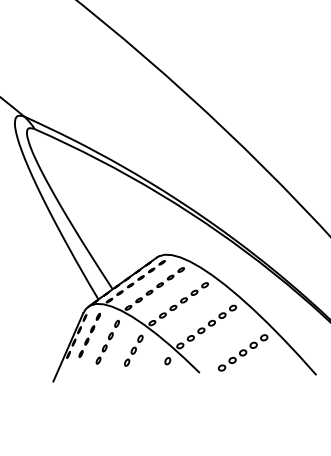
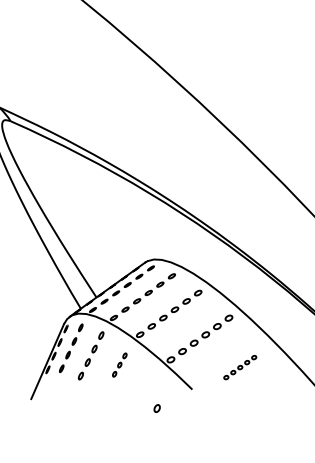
part: (133, 350) -> (119, 364), size x0.7
part: (243, 352) -> (240, 367), size x0.6
part: (167, 361) -> (156, 408), moved

